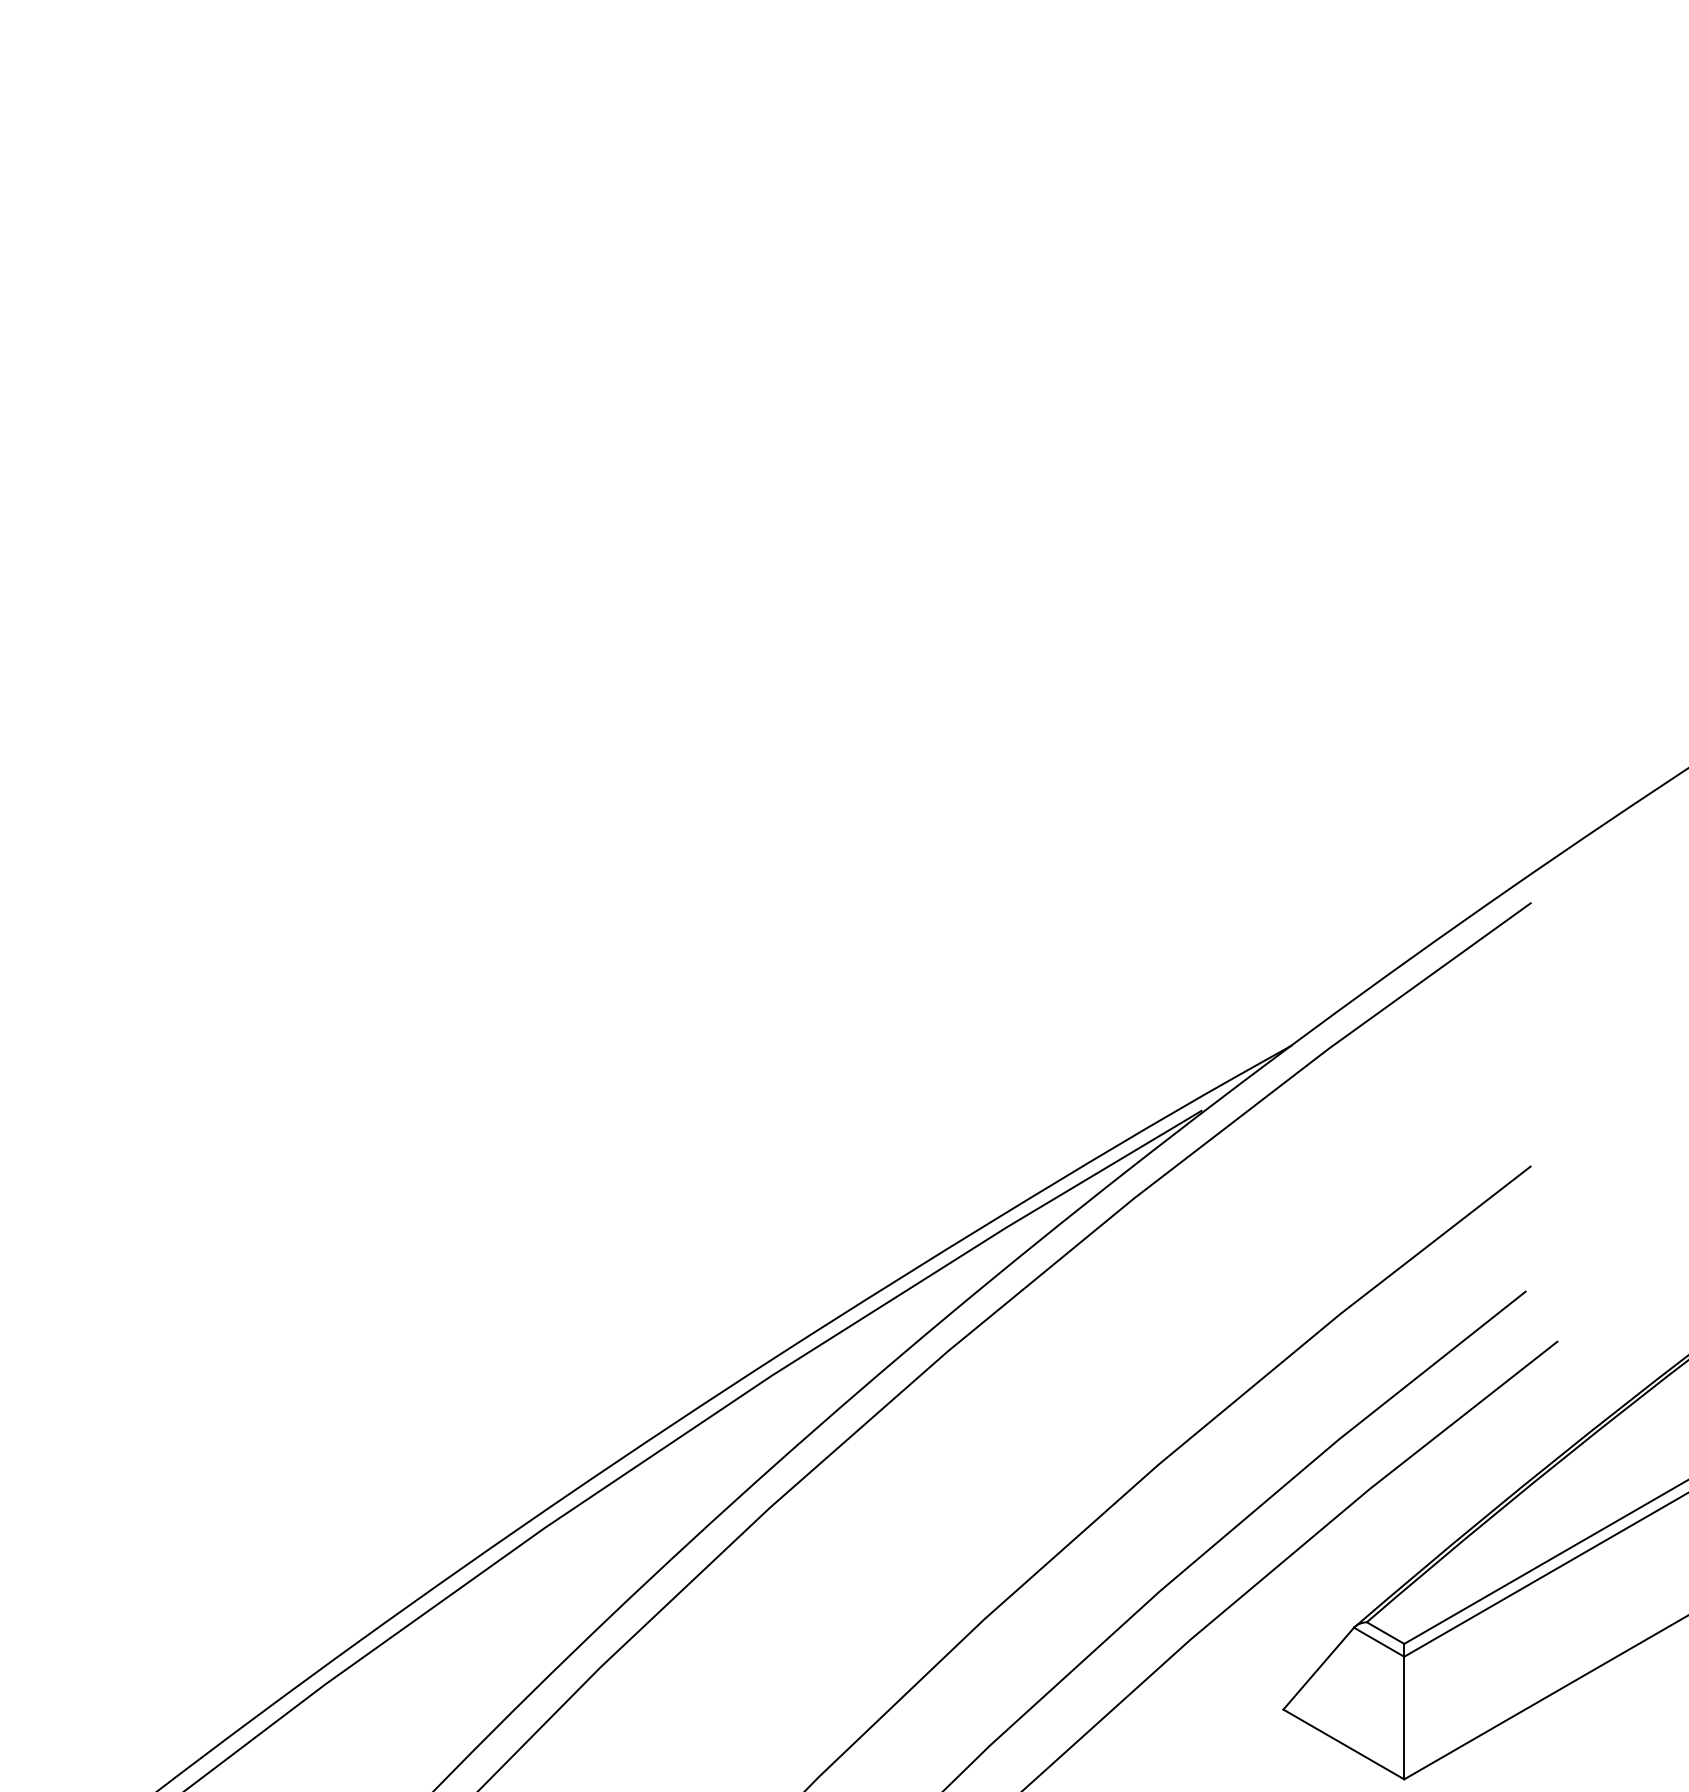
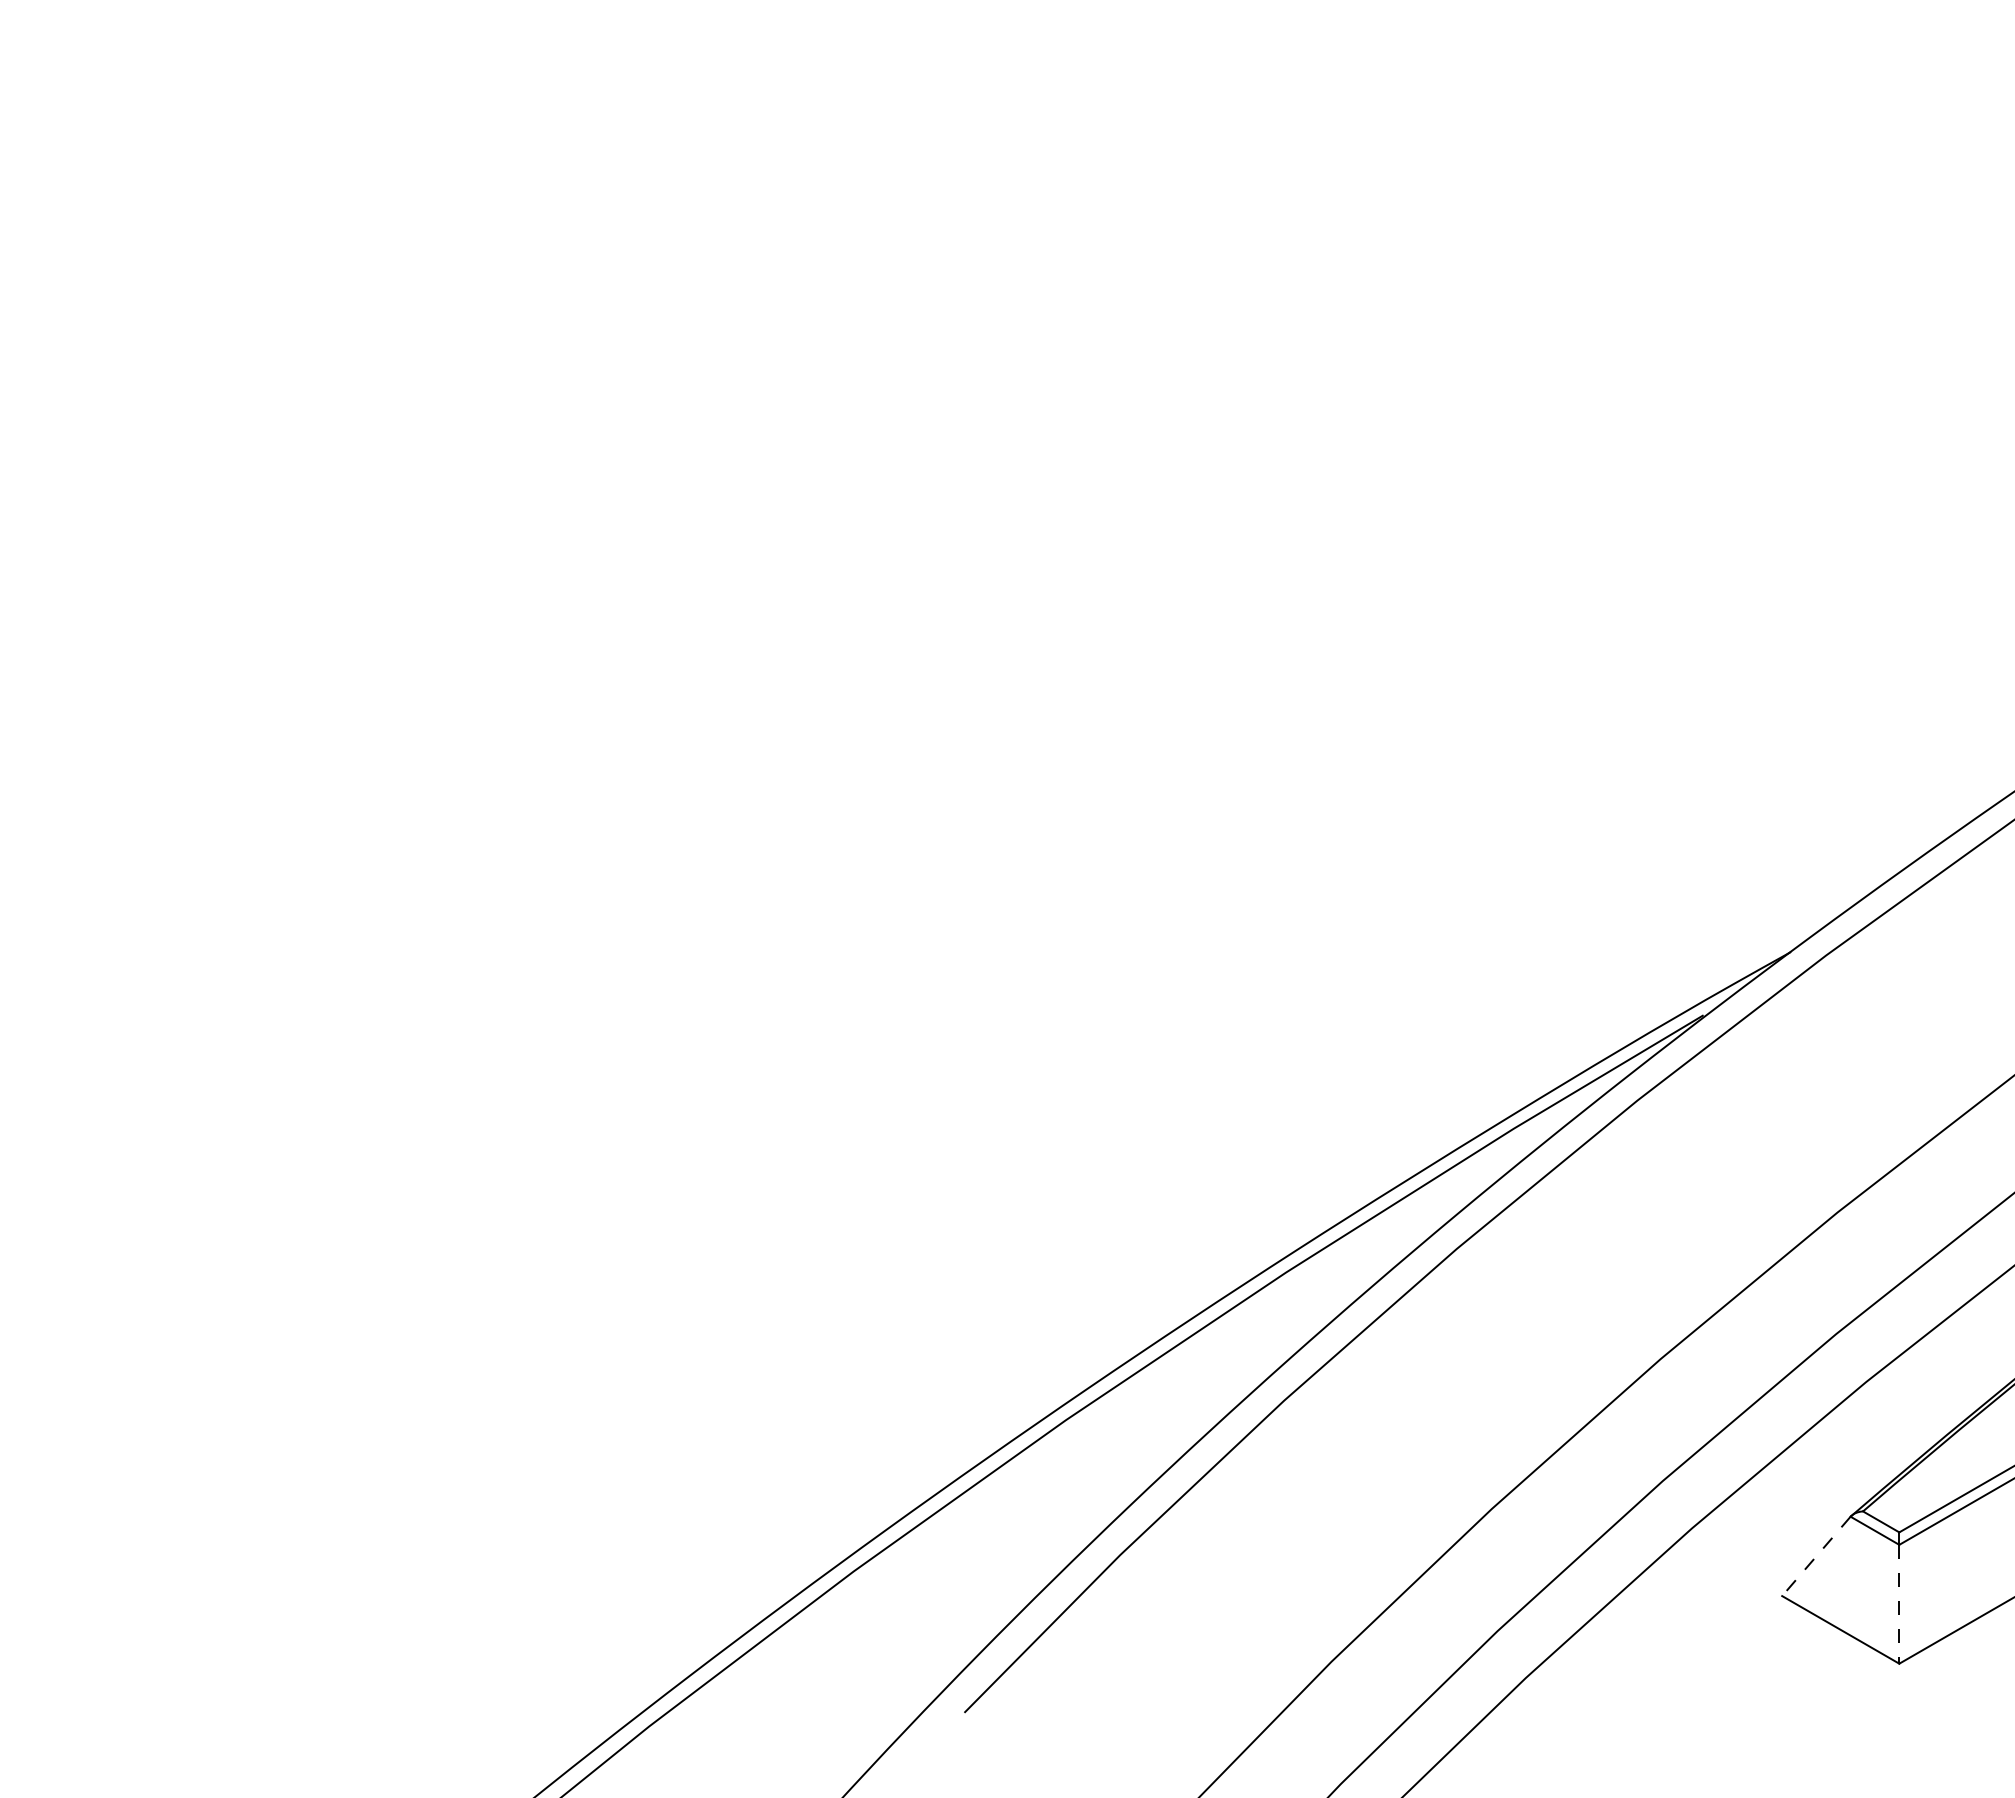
line: (1318, 1668) -> (1816, 1556), solid -> dashed
line: (1404, 1718) -> (1899, 1604), solid -> dashed

